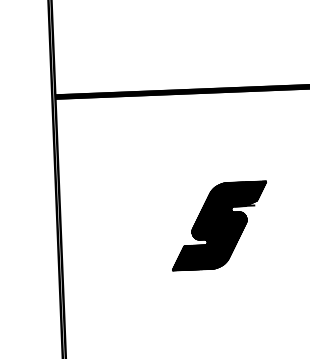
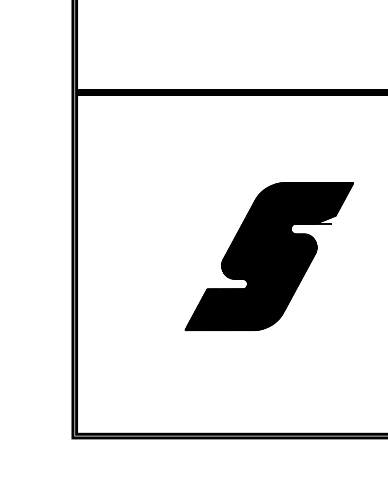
part: (218, 225) -> (268, 256), size x1.43

